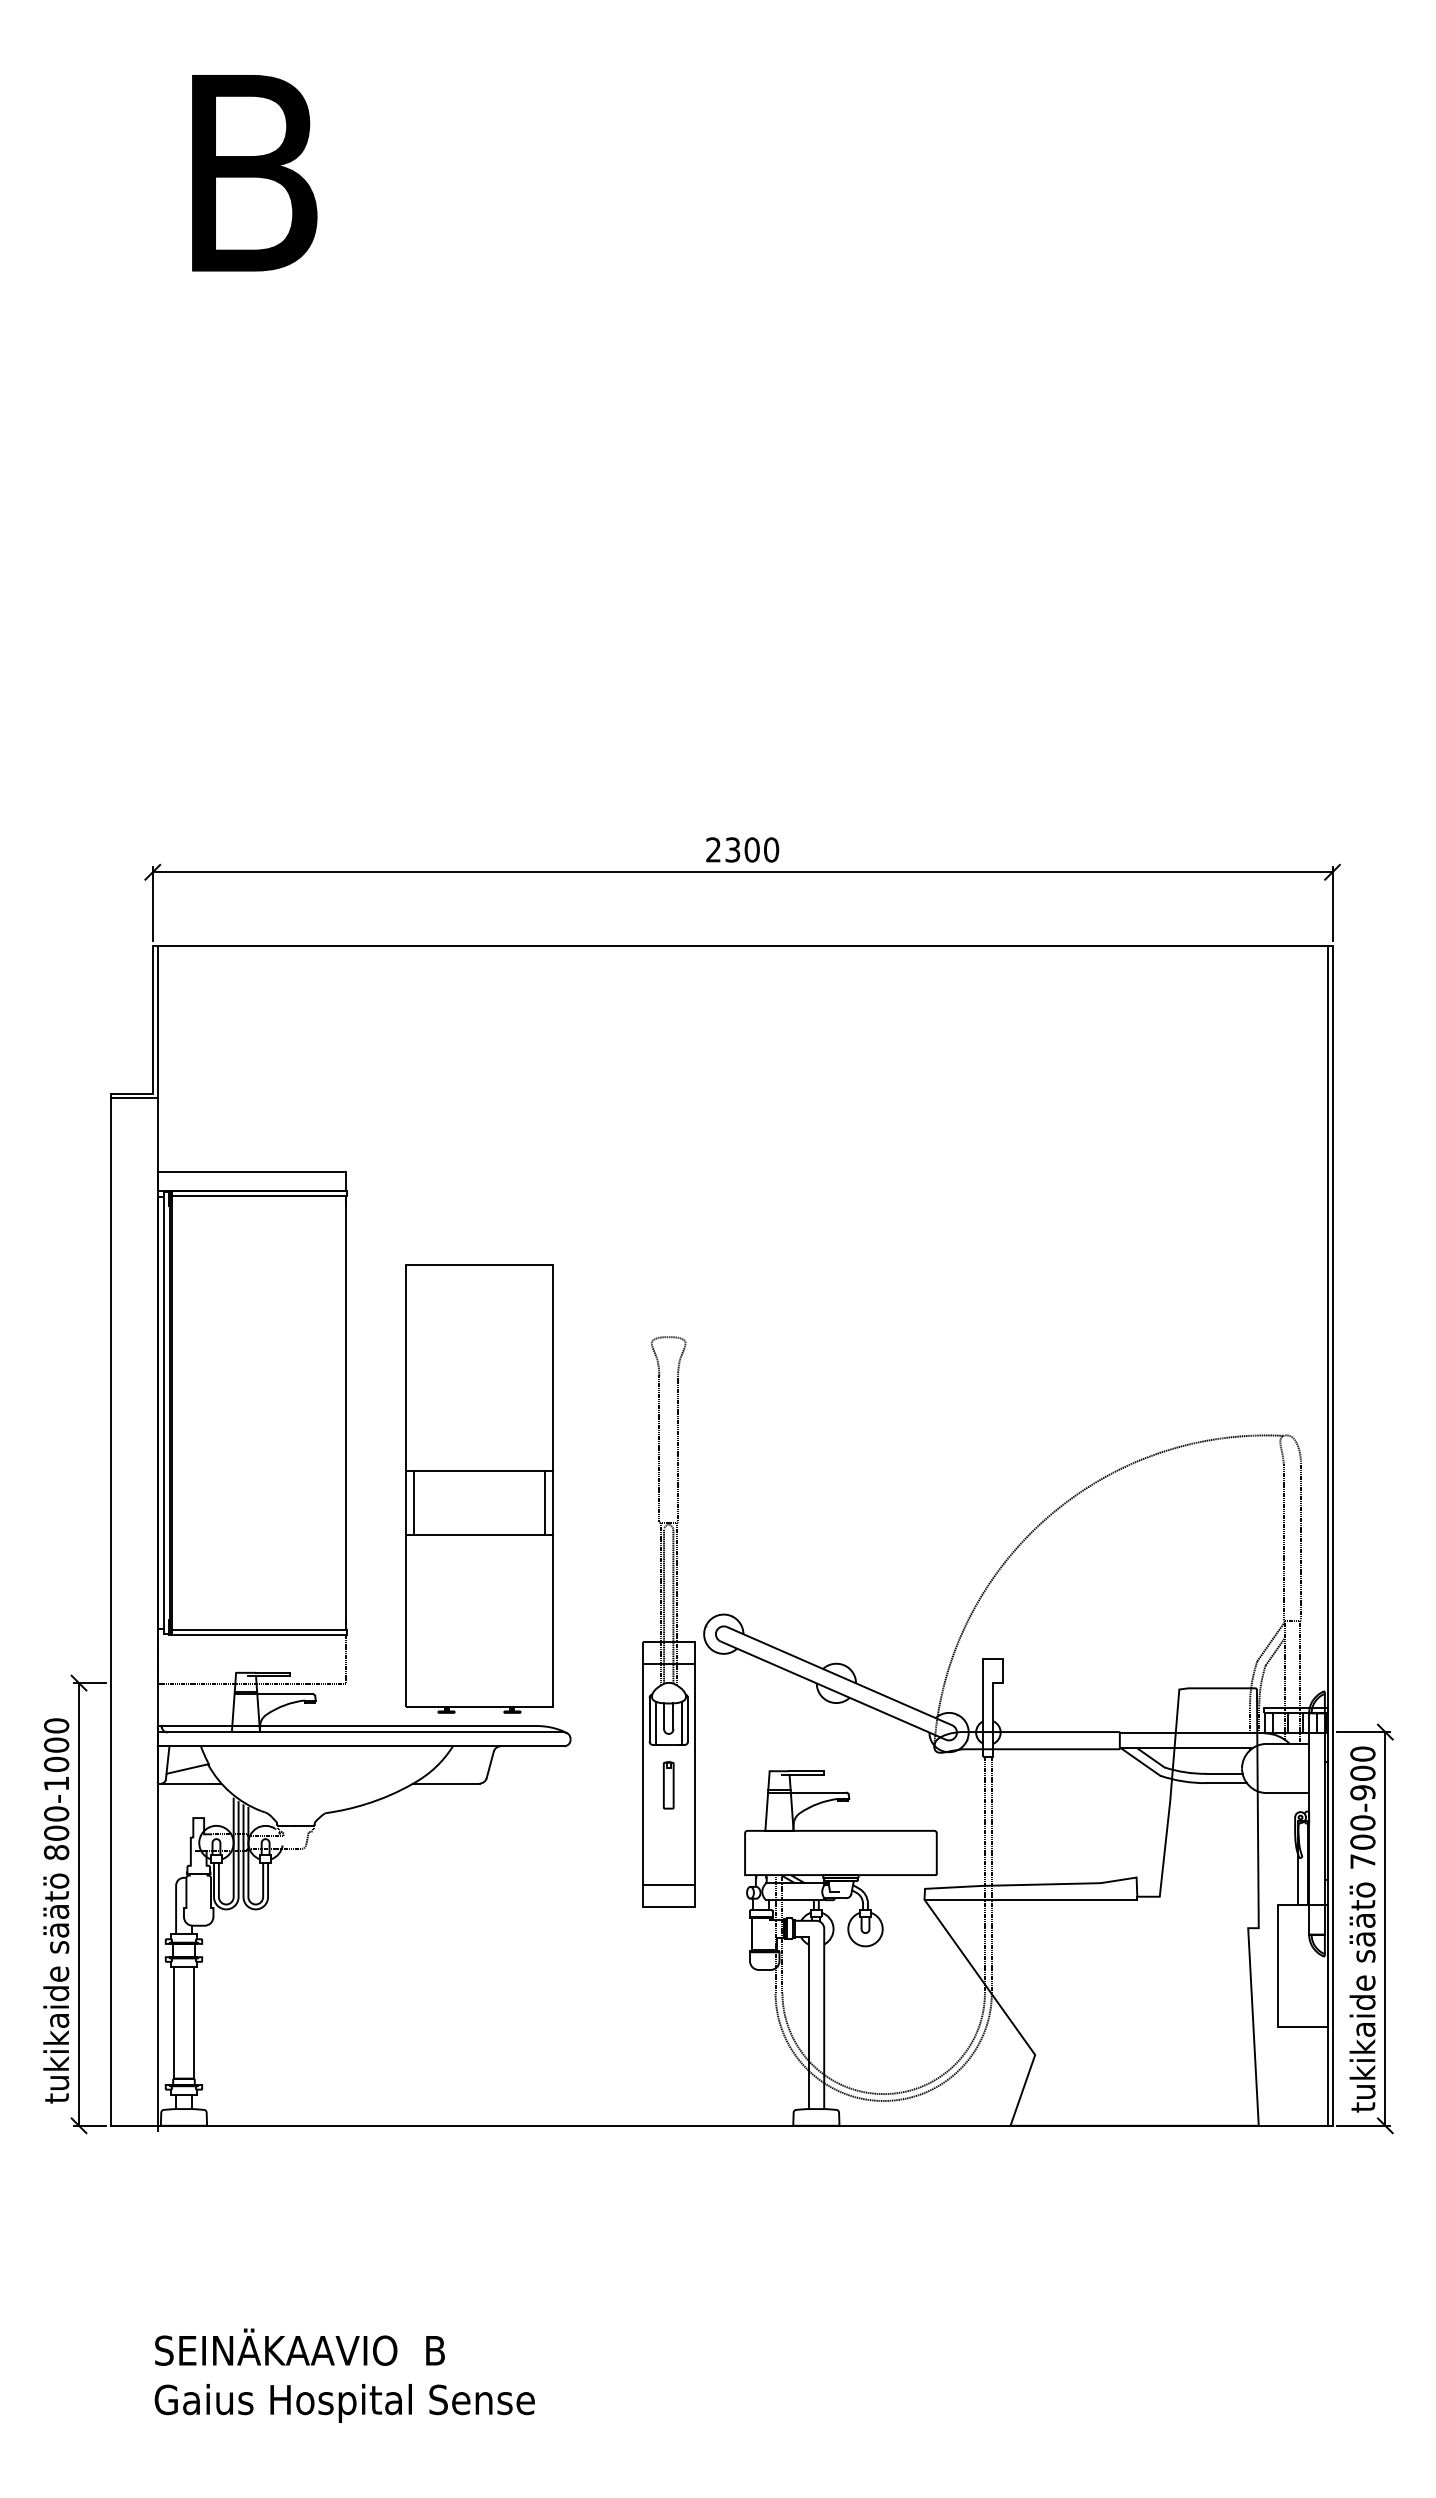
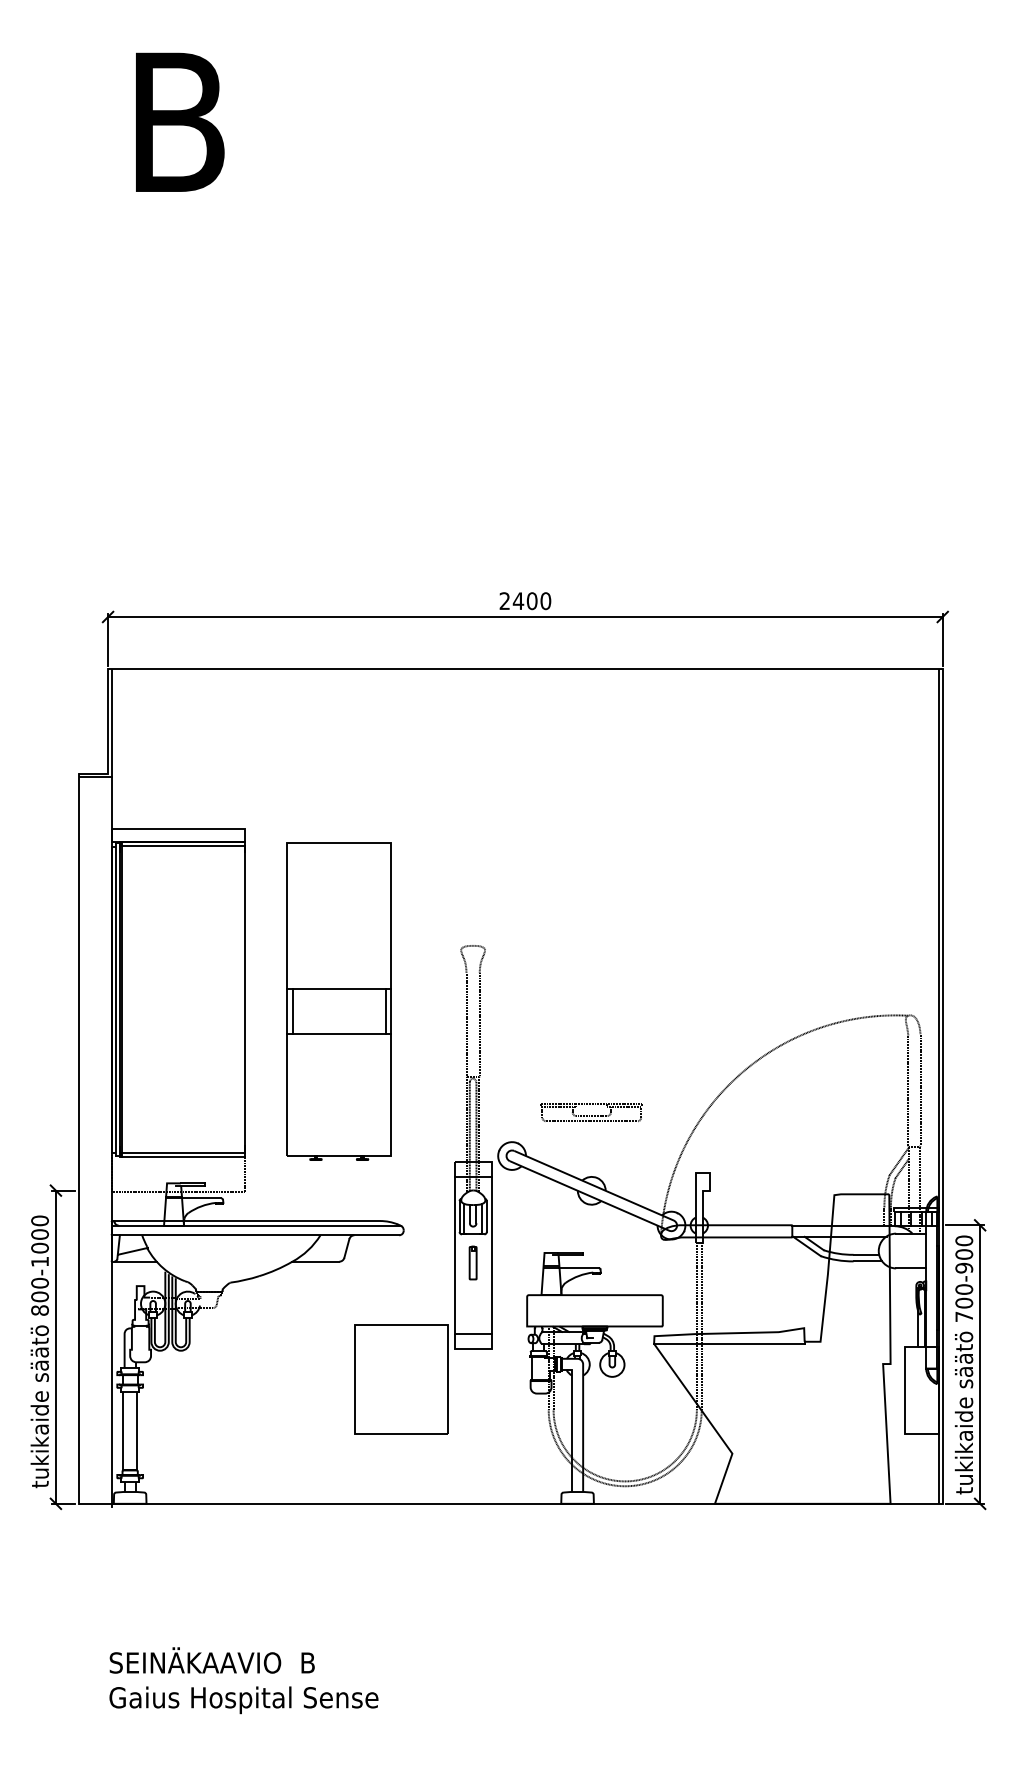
text: (732, 849) -> (518, 600), 2300 -> 2400
part: (479, 1488) -> (339, 1001), moved
part: (836, 1572) -> (591, 1112), added
part: (567, 1949) -> (401, 1379), added

